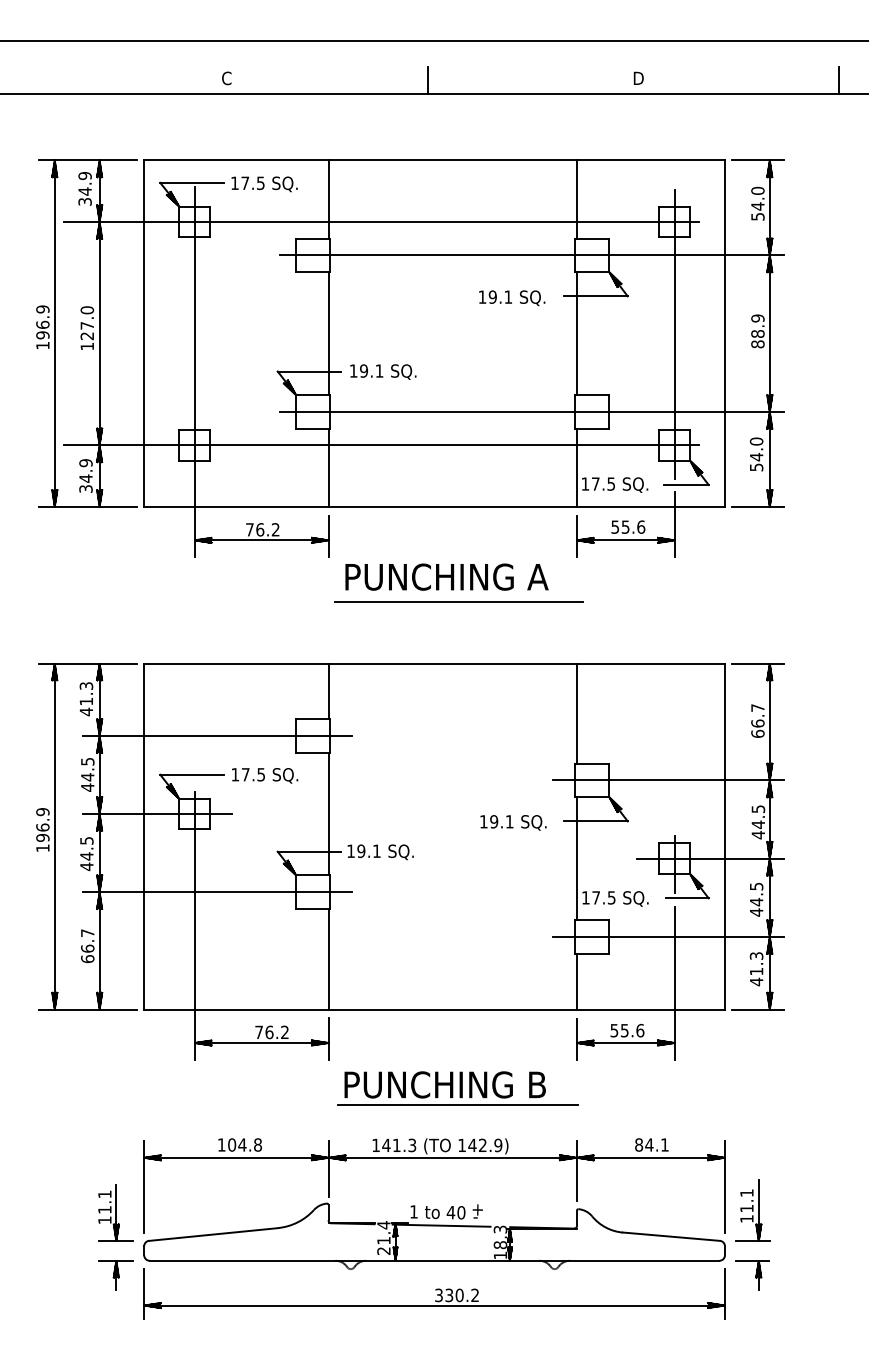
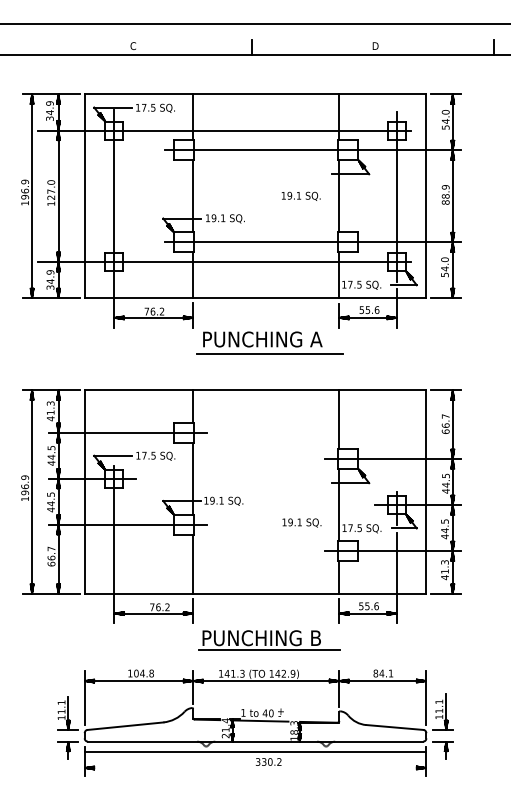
text: (510, 296) -> (300, 195), moved
text: (512, 821) -> (301, 522), moved
line: (434, 1304) -> (255, 751), moved

